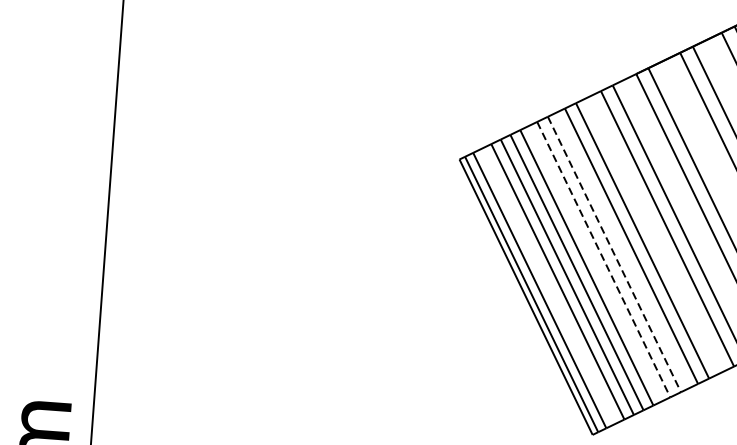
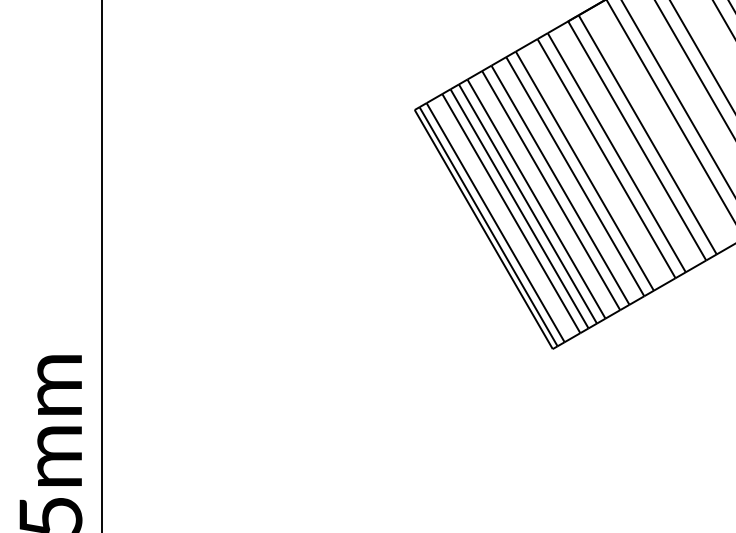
line: (614, 254) -> (560, 185), dashed -> solid
line: (604, 260) -> (551, 191), dashed -> solid

